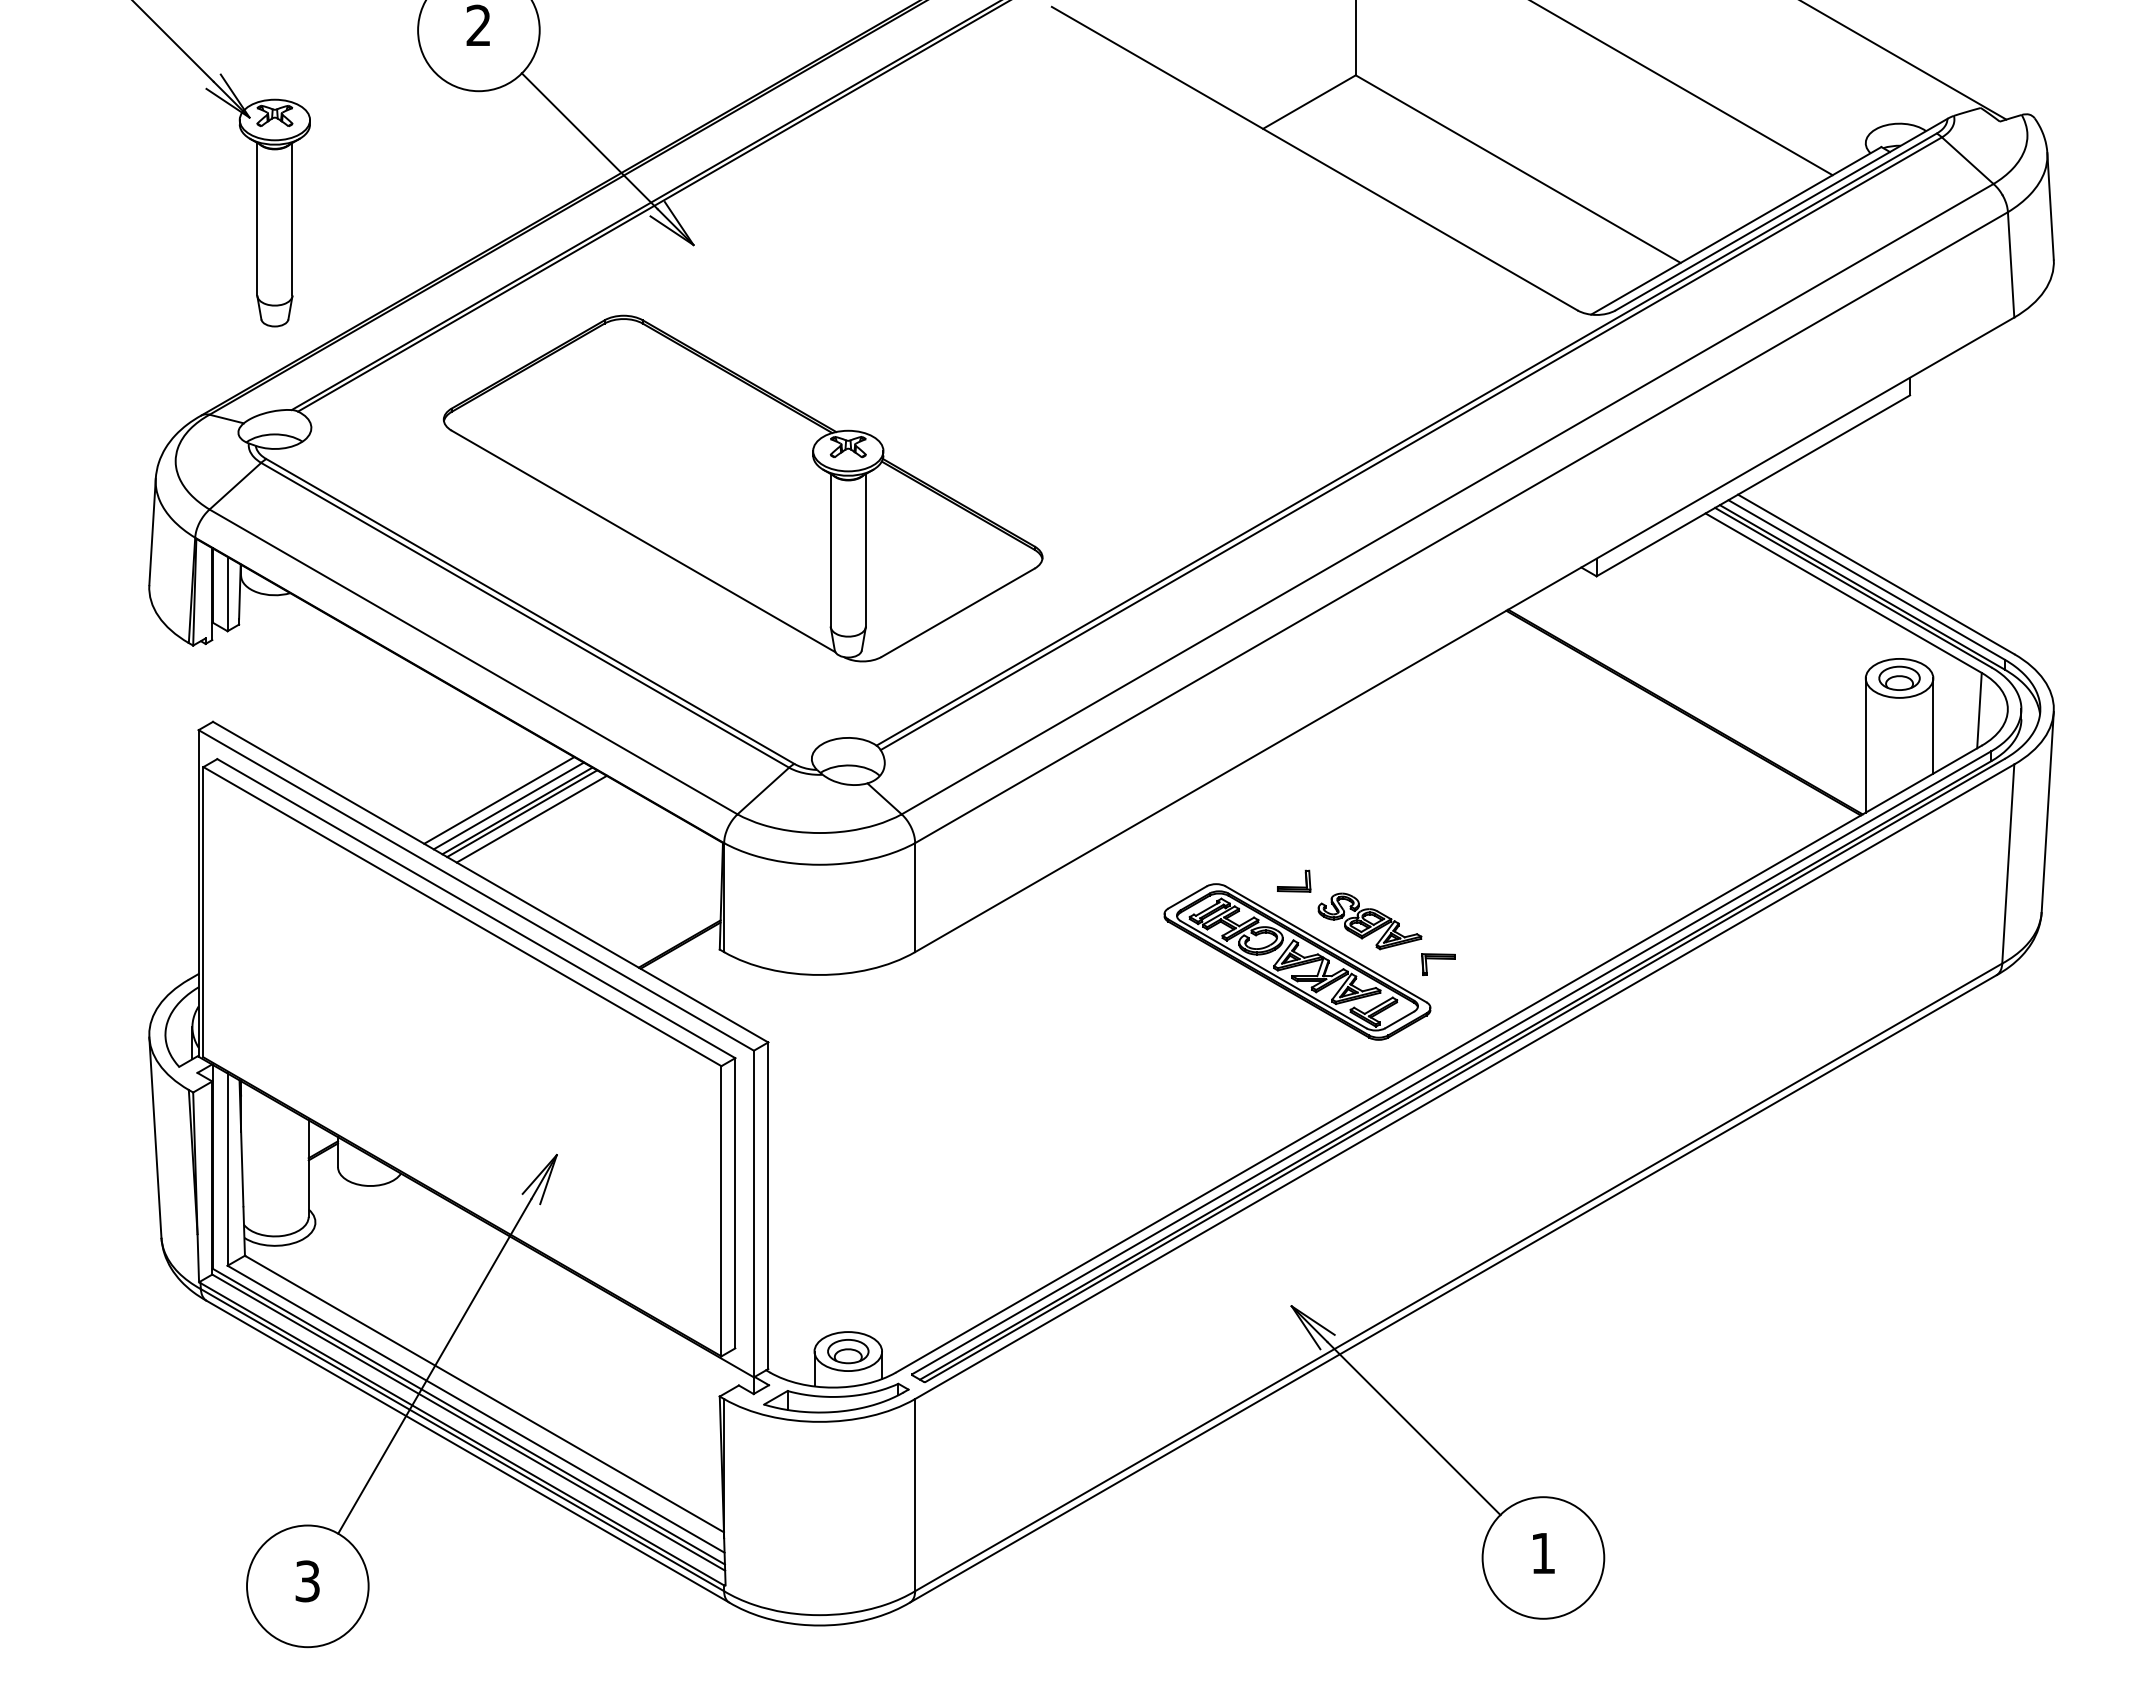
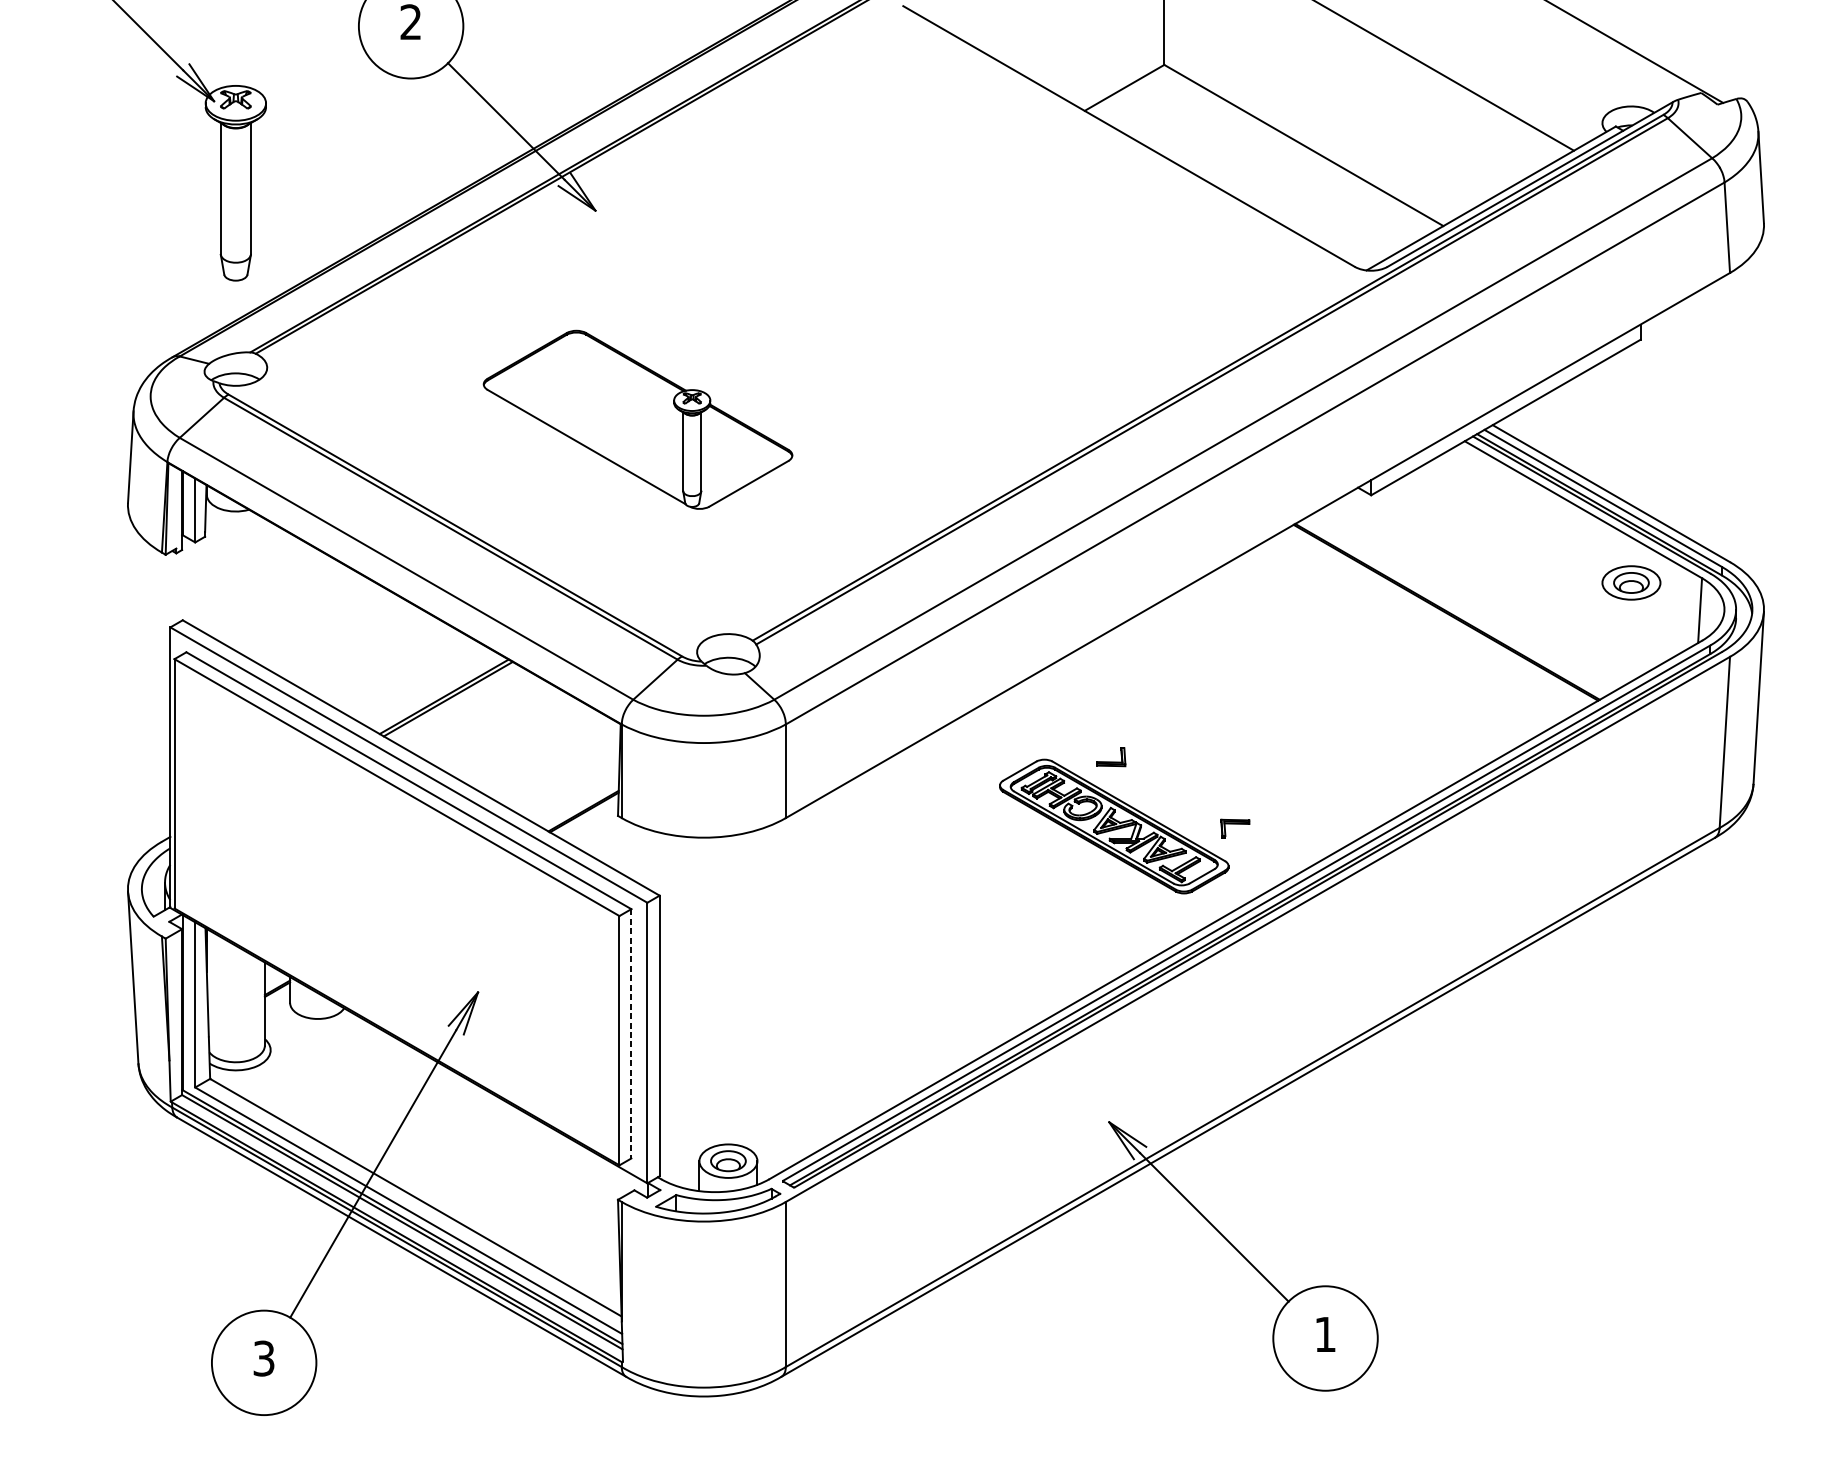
part: (742, 488) -> (637, 419), size x0.6
line: (1933, 725) -> (1660, 623), removed
line: (1865, 745) -> (1602, 640), removed
line: (499, 800) -> (428, 687), removed
line: (508, 805) -> (436, 692), removed
line: (531, 818) -> (456, 703), removed
part: (1369, 921) -> (1176, 791), removed
line: (735, 1203) -> (631, 1034), solid -> dashed

